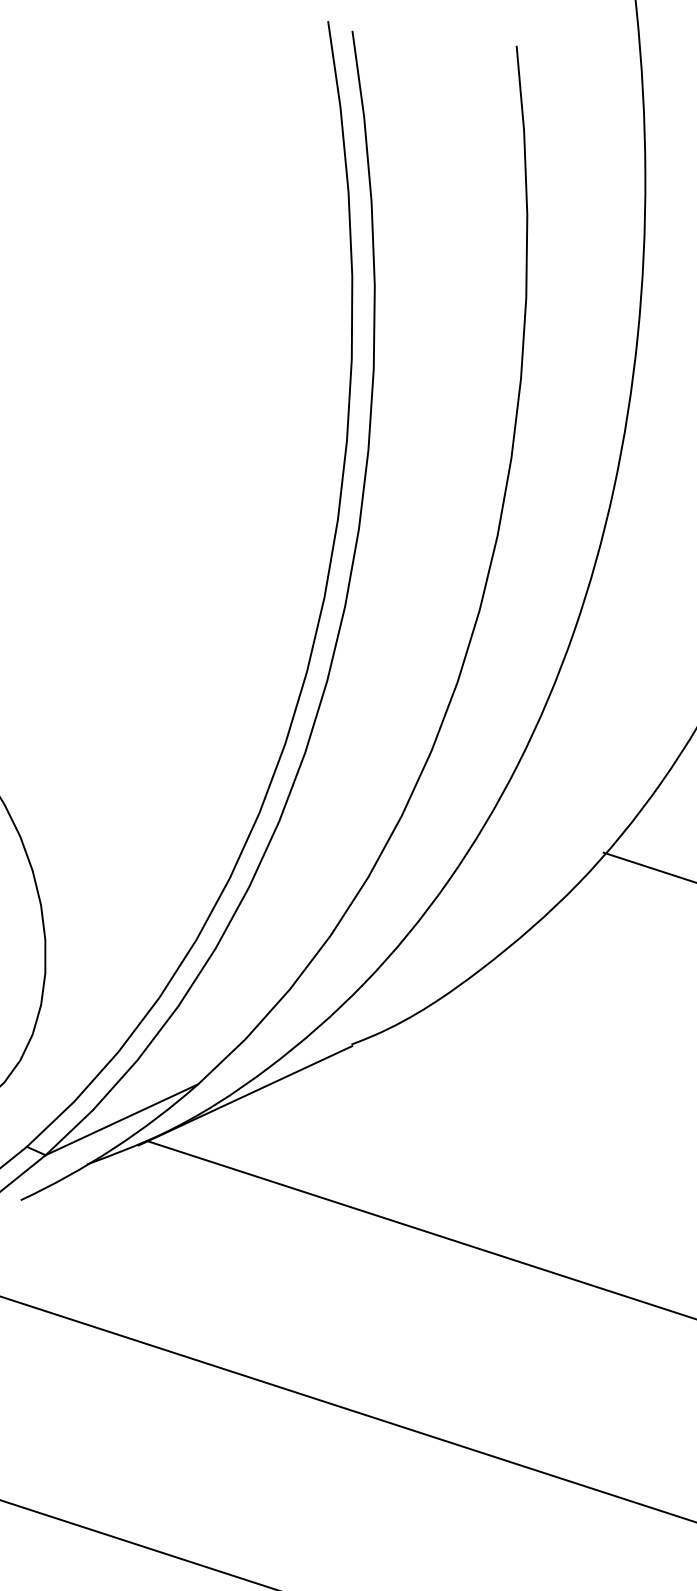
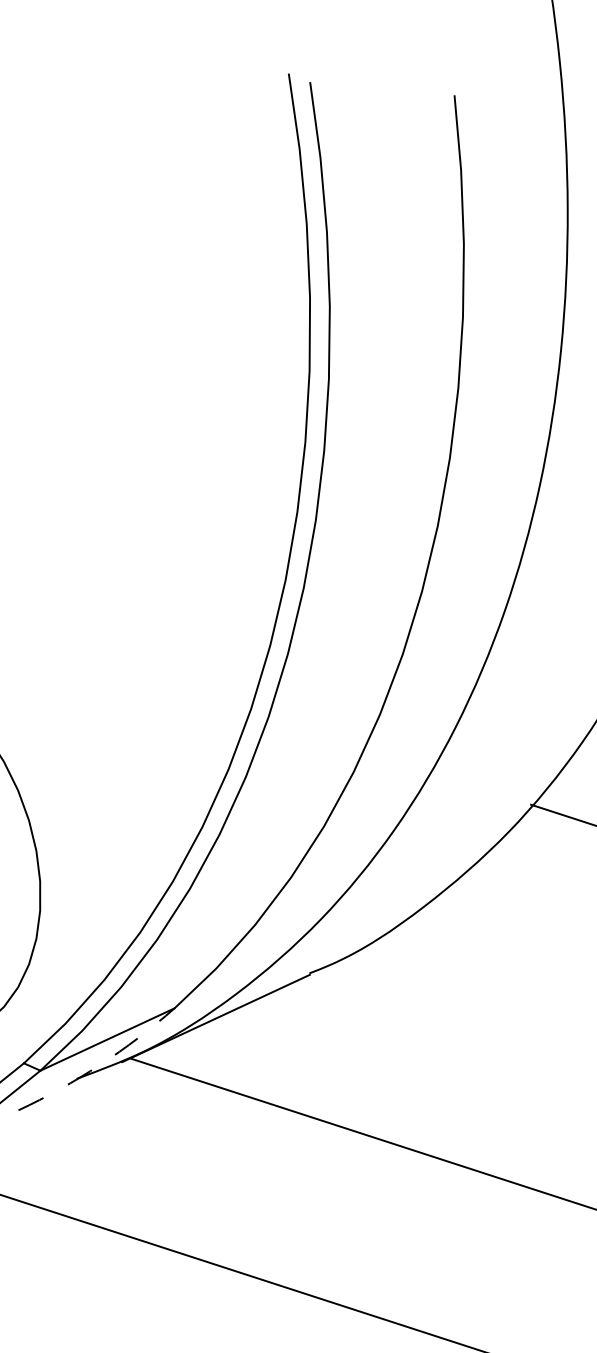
arc: (113, 1148) -> (100, 1064), solid -> dashed

